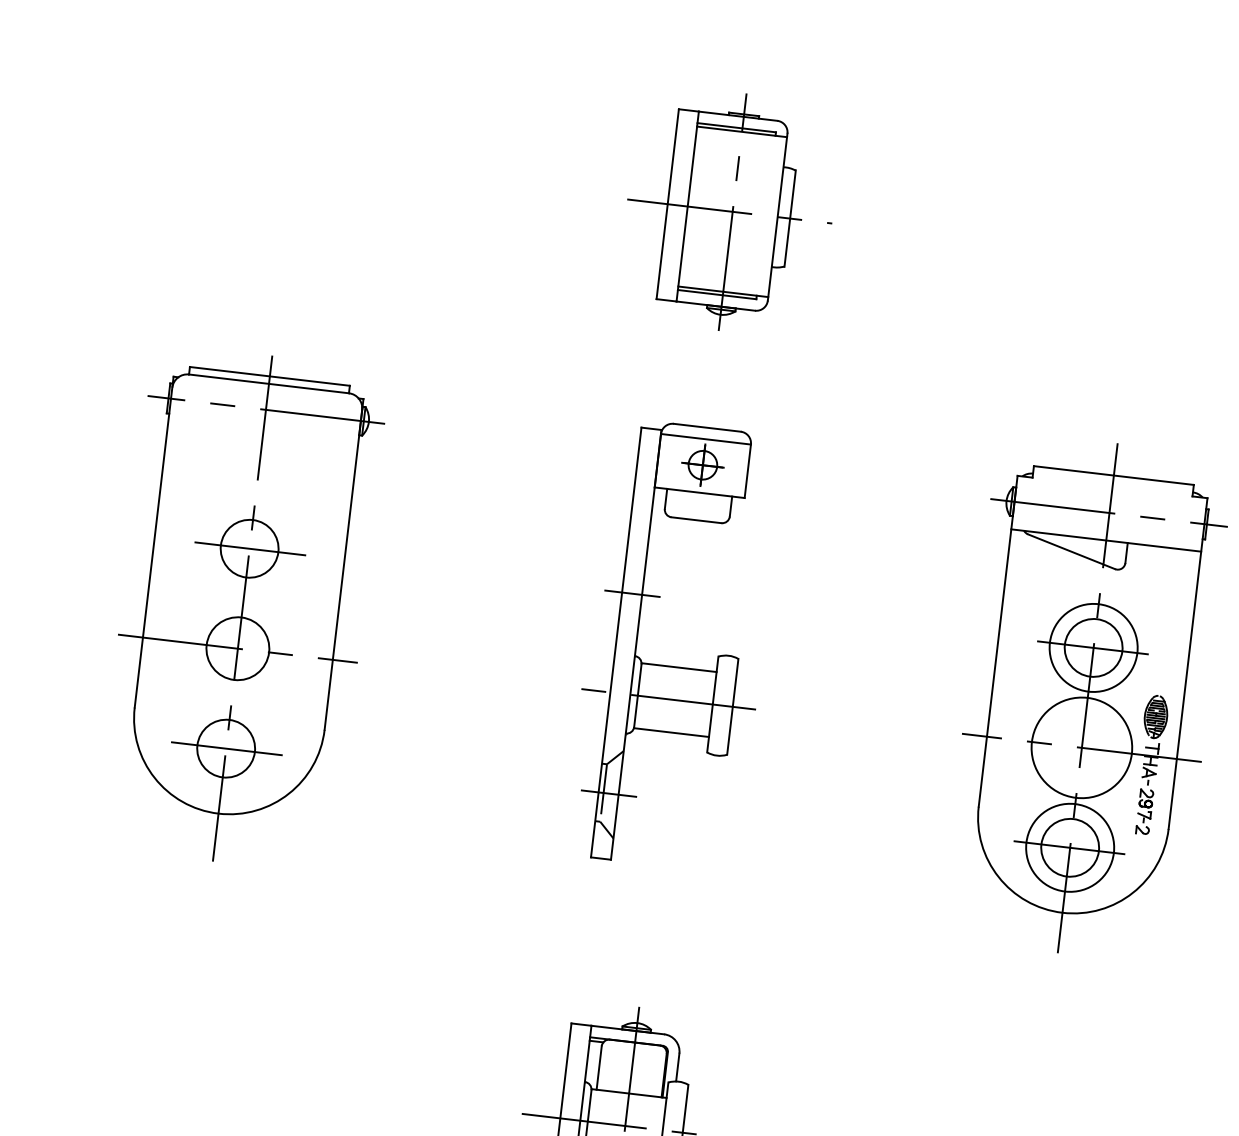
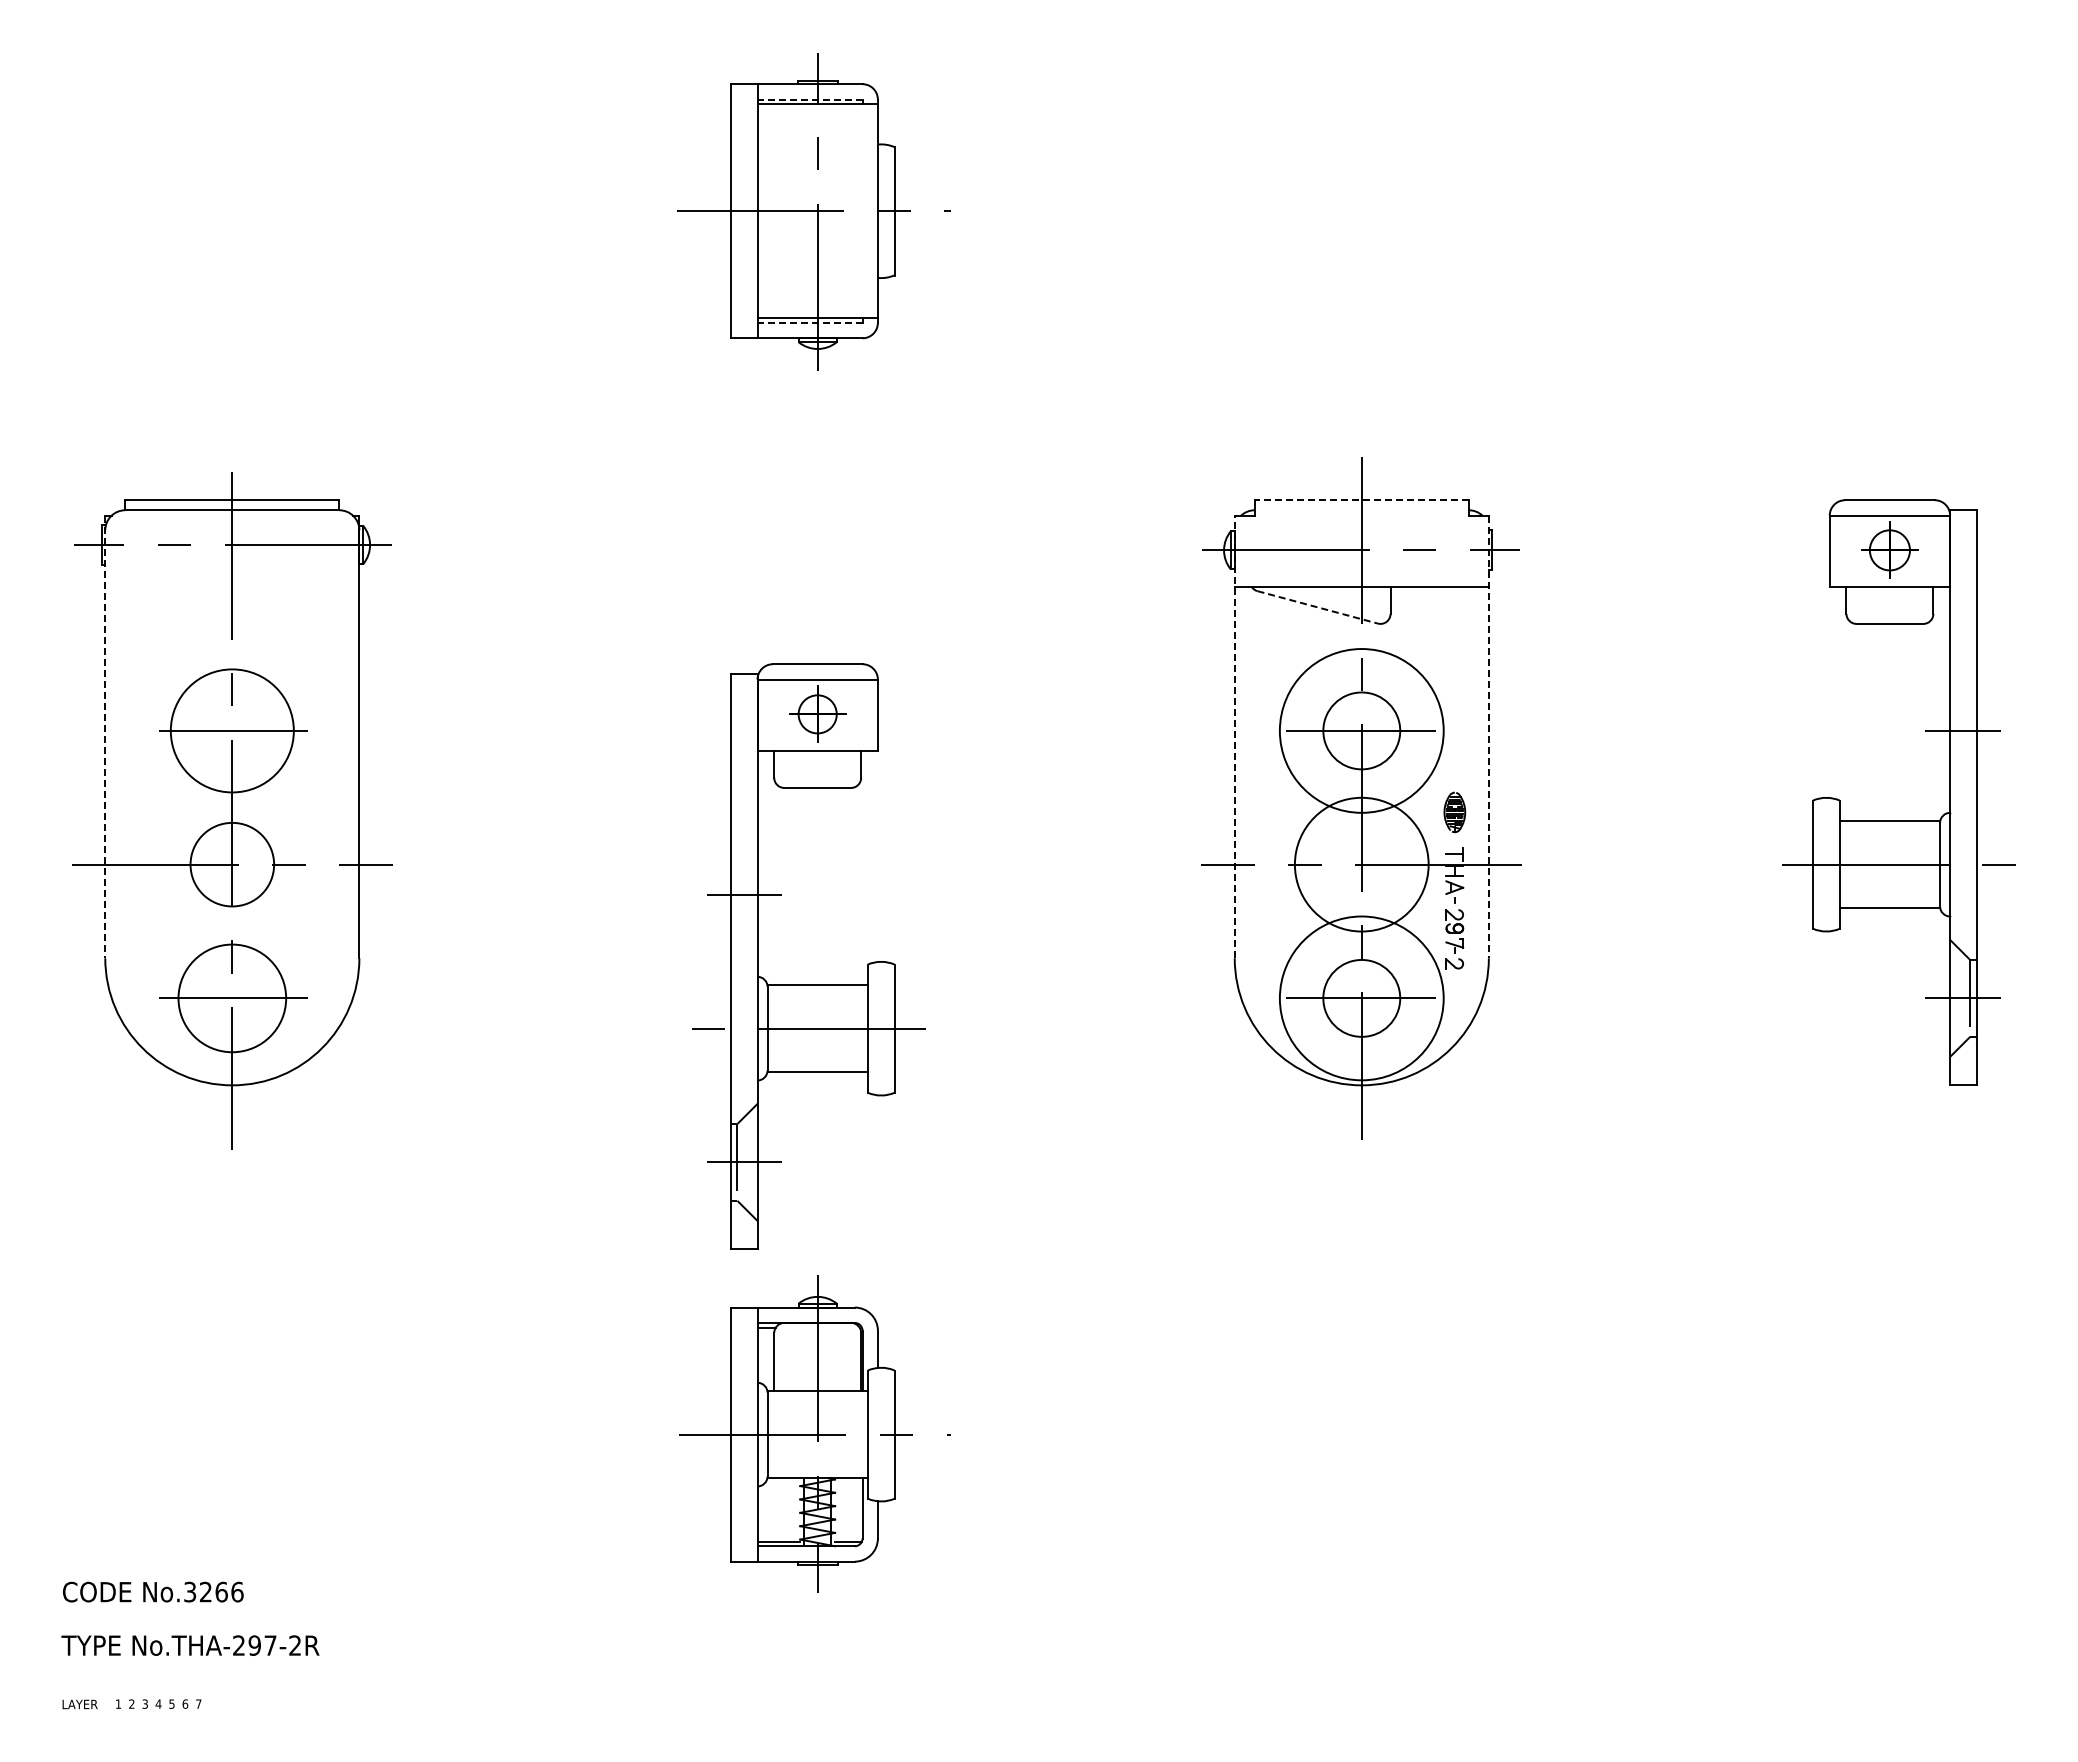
line: (736, 127) -> (809, 99), solid -> dashed
line: (716, 294) -> (809, 322), solid -> dashed
line: (1113, 475) -> (1361, 500), solid -> dashed
line: (154, 542) -> (105, 737), solid -> dashed
circle: (249, 548) -> (231, 730), size x1.6
line: (1072, 551) -> (1318, 607), solid -> dashed
line: (998, 640) -> (1234, 736), solid -> dashed
circle: (1093, 647) -> (1361, 730), size x1.4
line: (1187, 663) -> (1488, 737), solid -> dashed
part: (672, 666) -> (808, 984), moved
part: (1155, 717) -> (1454, 812), size x0.7
circle: (225, 747) -> (231, 997), size x1.4
circle: (1070, 847) -> (1361, 997), size x1.4

